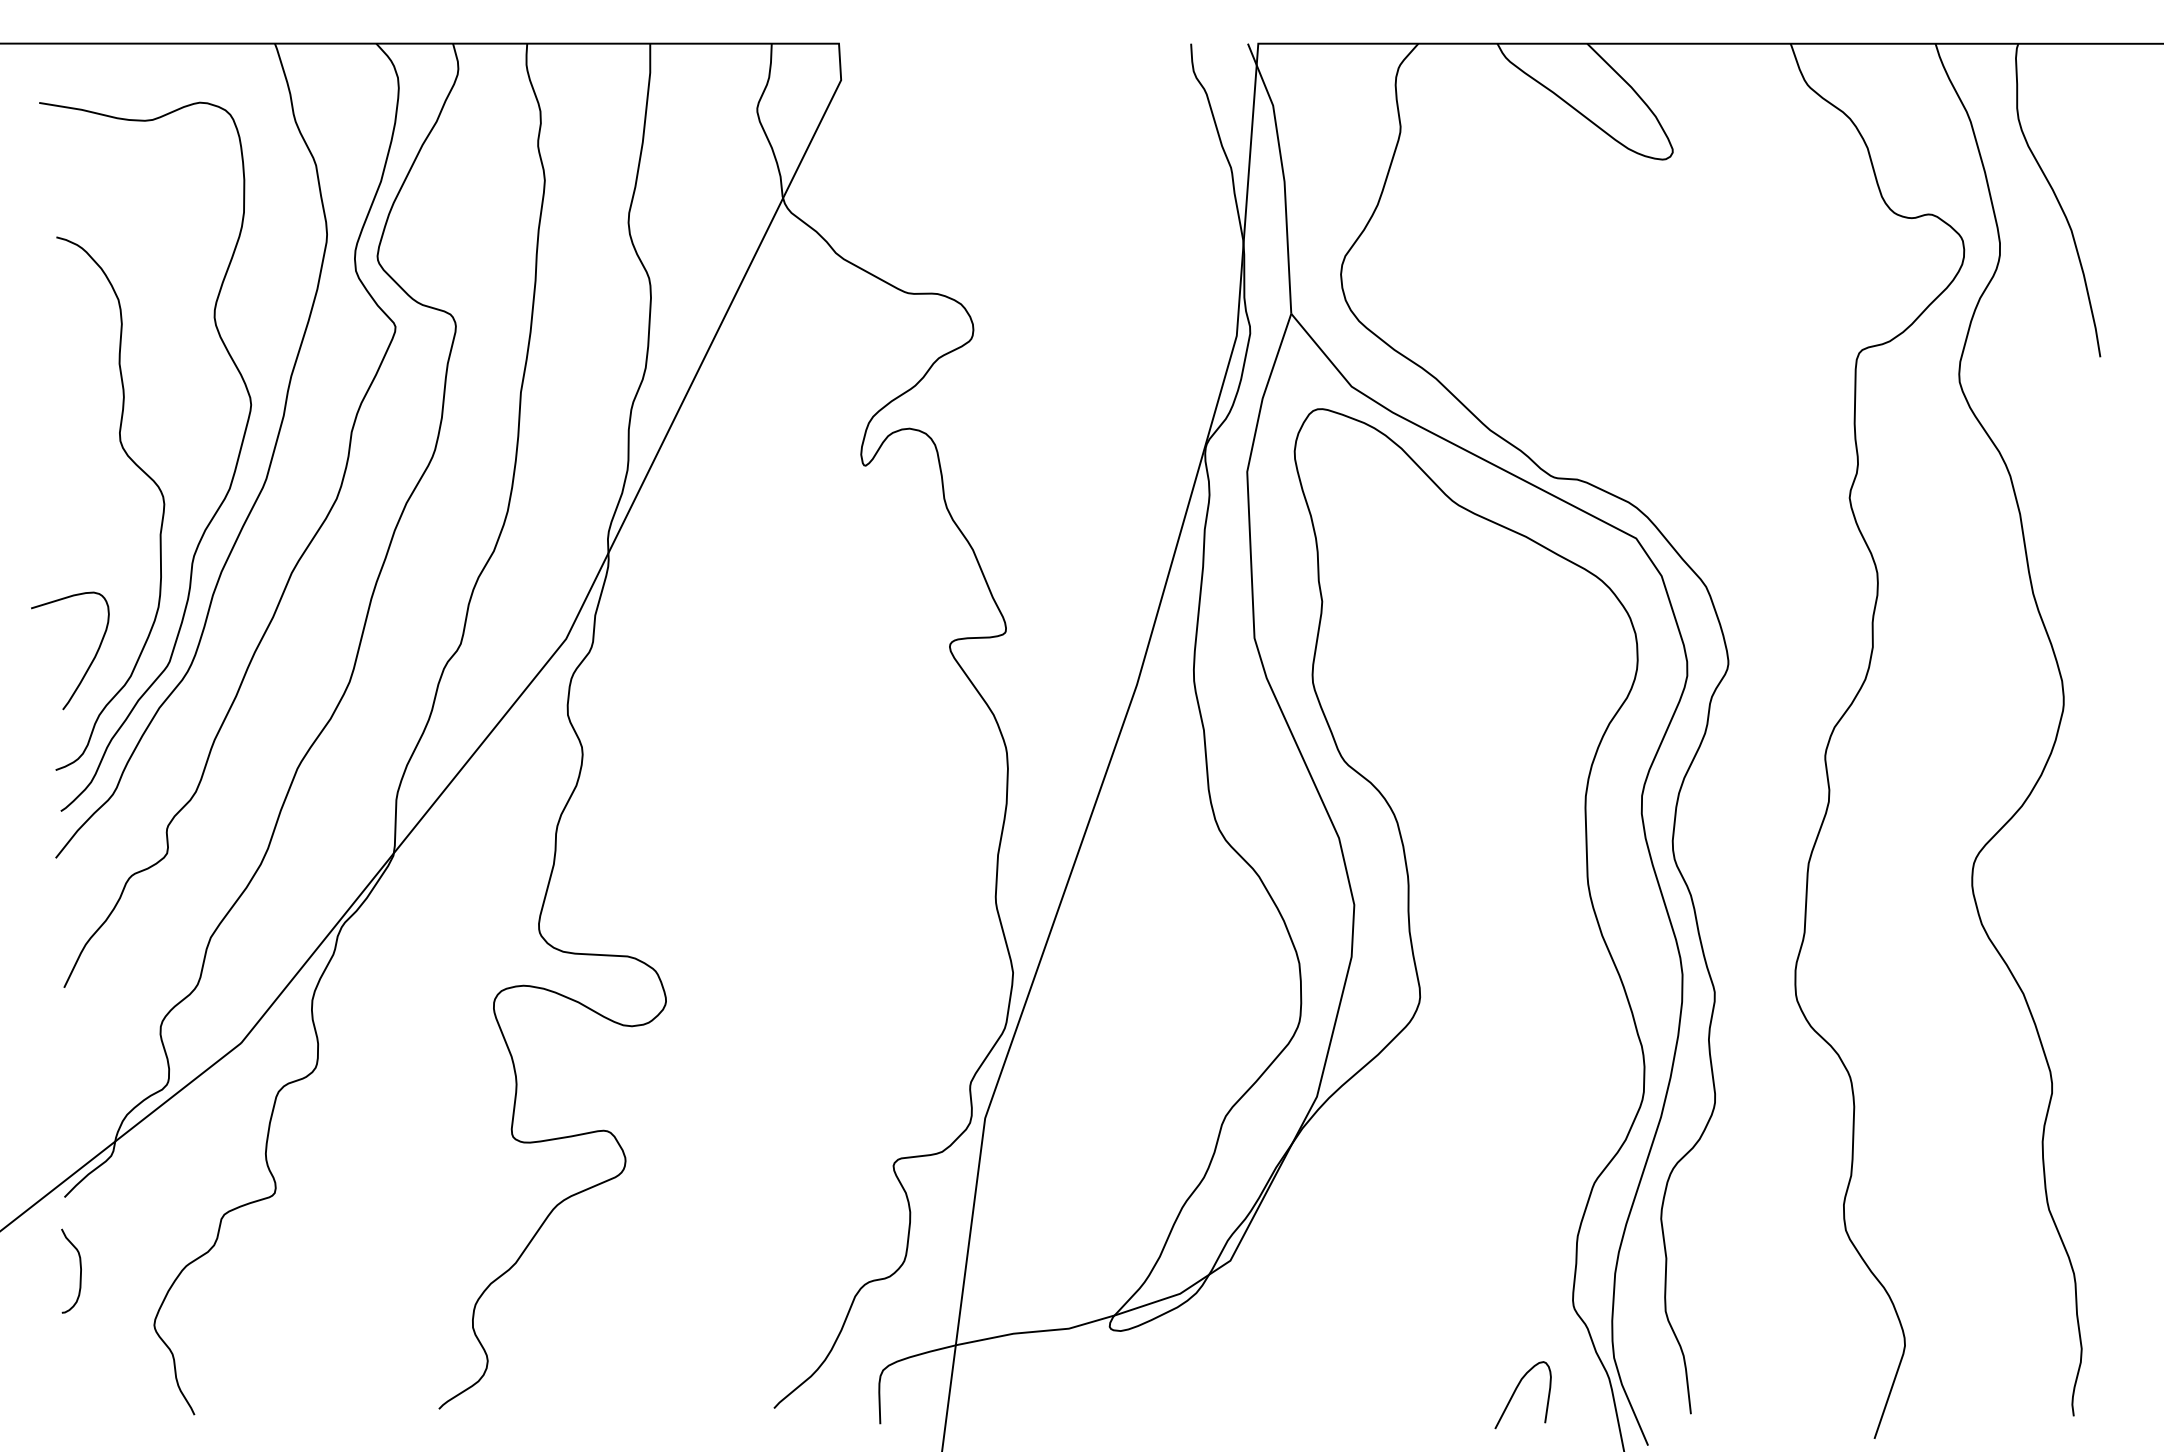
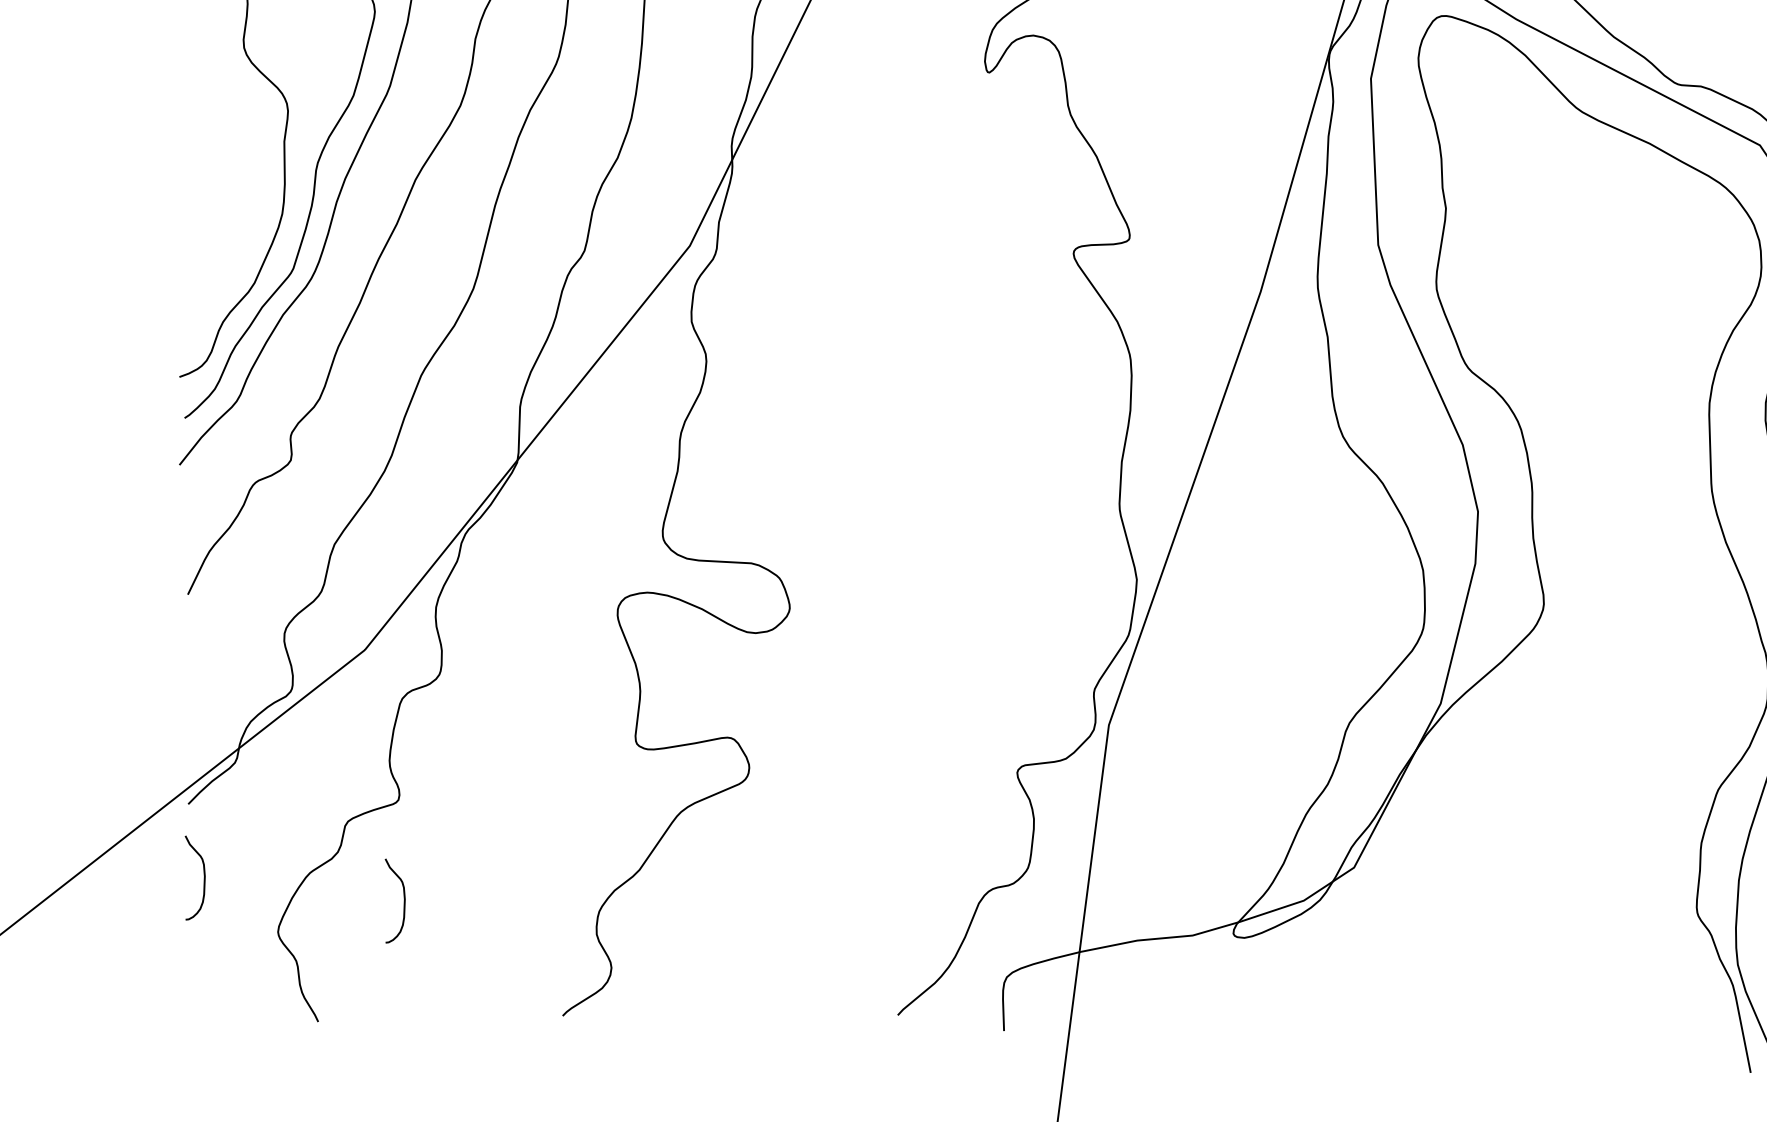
curve: (89, 664) -> (213, 271), removed
curve: (280, 1293) -> (404, 900), added
curve: (1515, 1392) -> (1639, 999), removed

